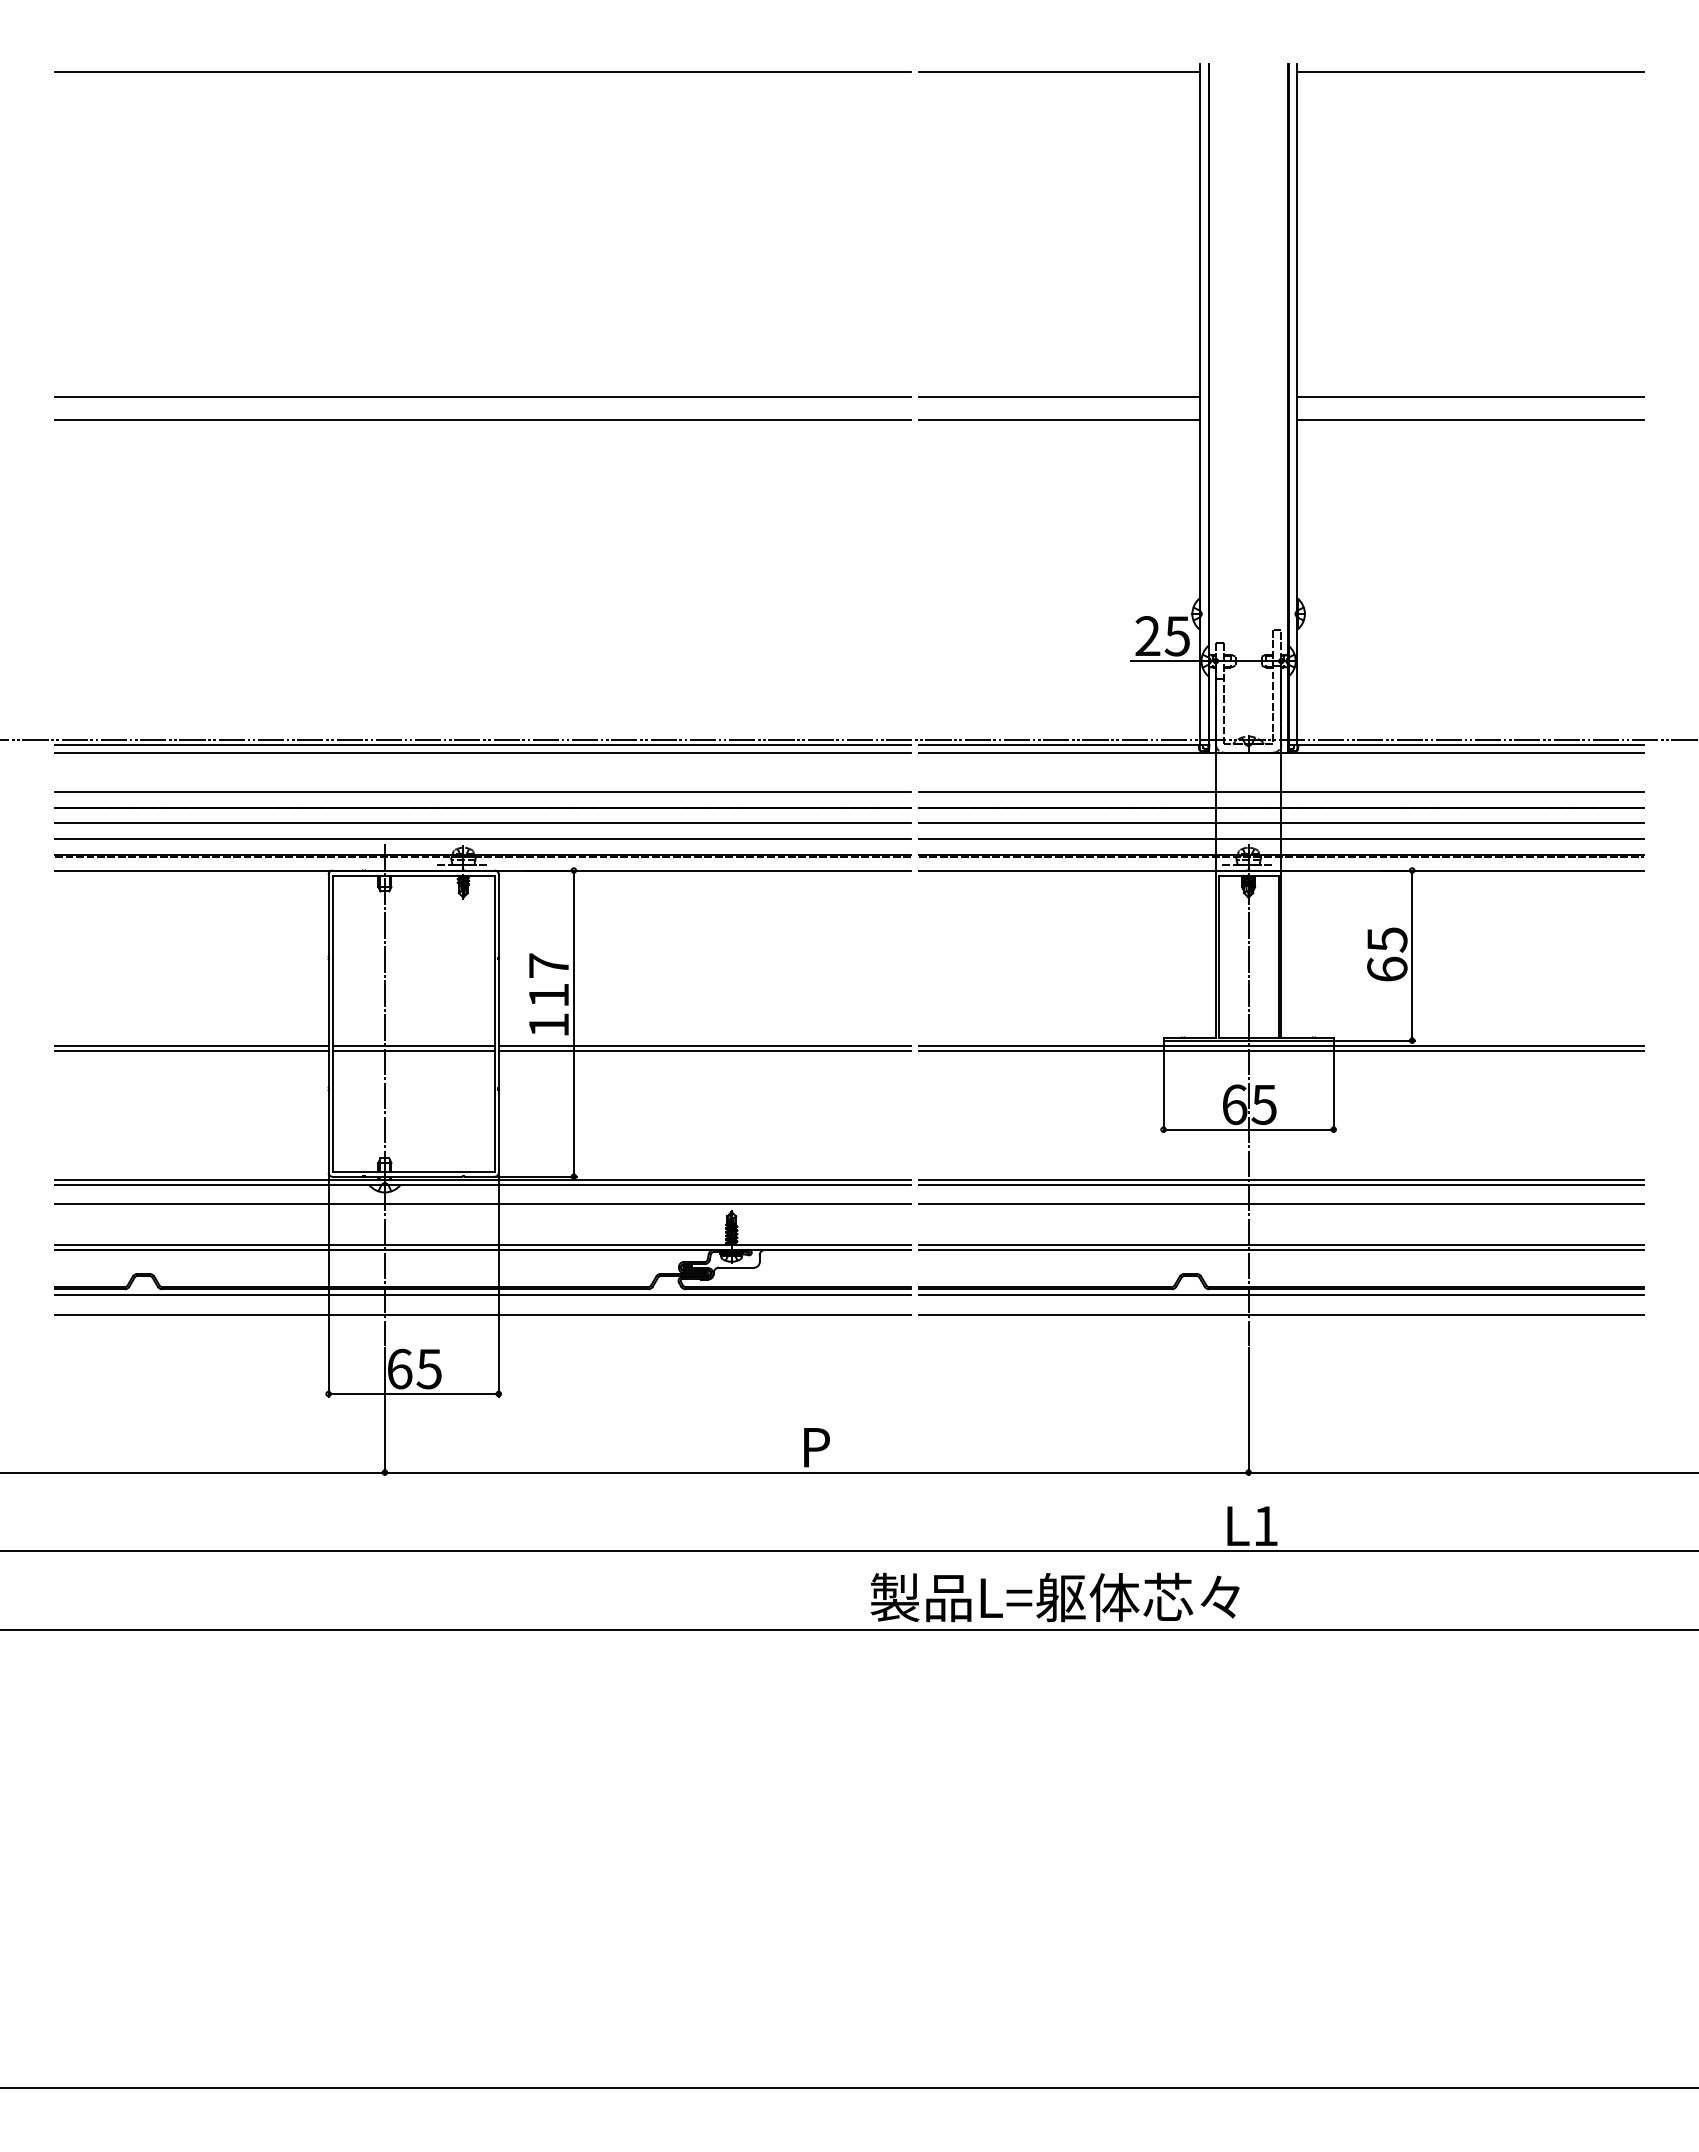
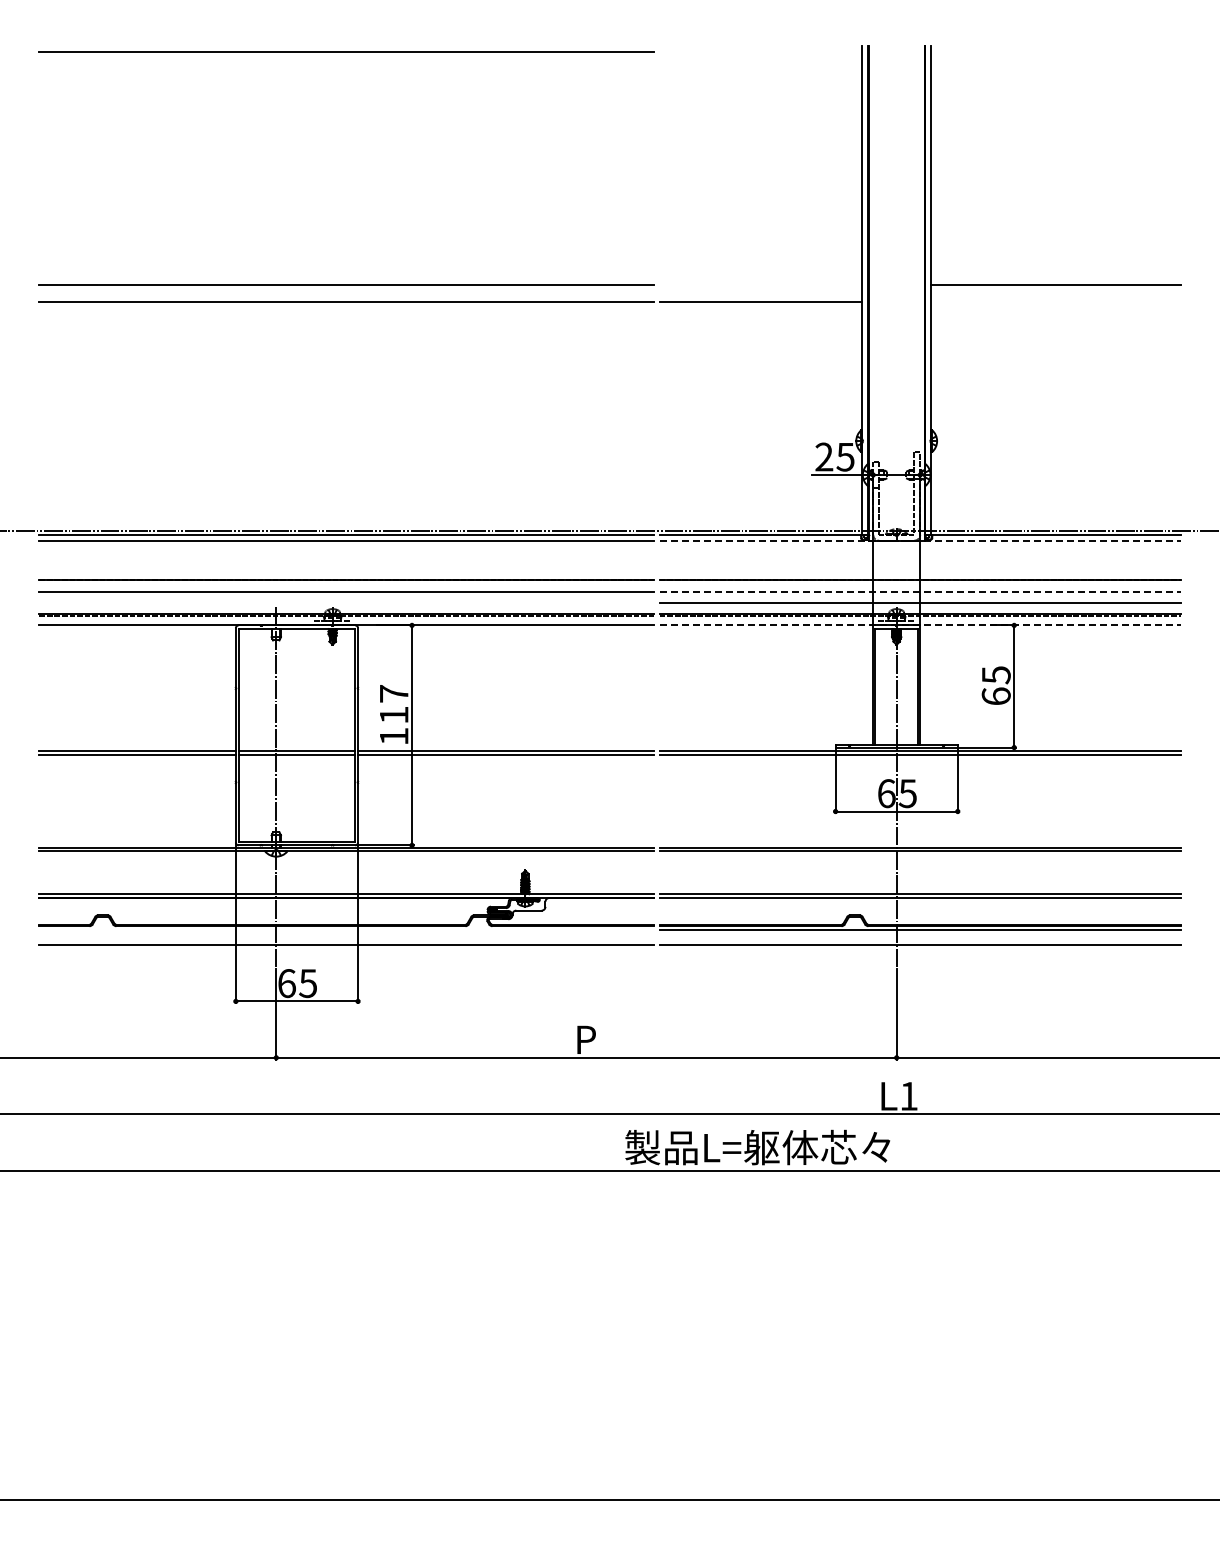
line: (1059, 72) -> (760, 52), removed
line: (1469, 72) -> (1055, 52), removed
line: (1059, 397) -> (760, 285), removed
line: (1469, 420) -> (1055, 302), removed
line: (1281, 752) -> (920, 540), solid -> dashed
line: (482, 792) -> (346, 569), removed
line: (1280, 792) -> (919, 569), removed
line: (1281, 823) -> (920, 591), solid -> dashed
line: (482, 838) -> (346, 602), removed
line: (1281, 870) -> (920, 625), solid -> dashed
line: (482, 1203) -> (346, 864), removed
line: (1280, 1203) -> (919, 864), removed
line: (482, 1293) -> (346, 929), removed

